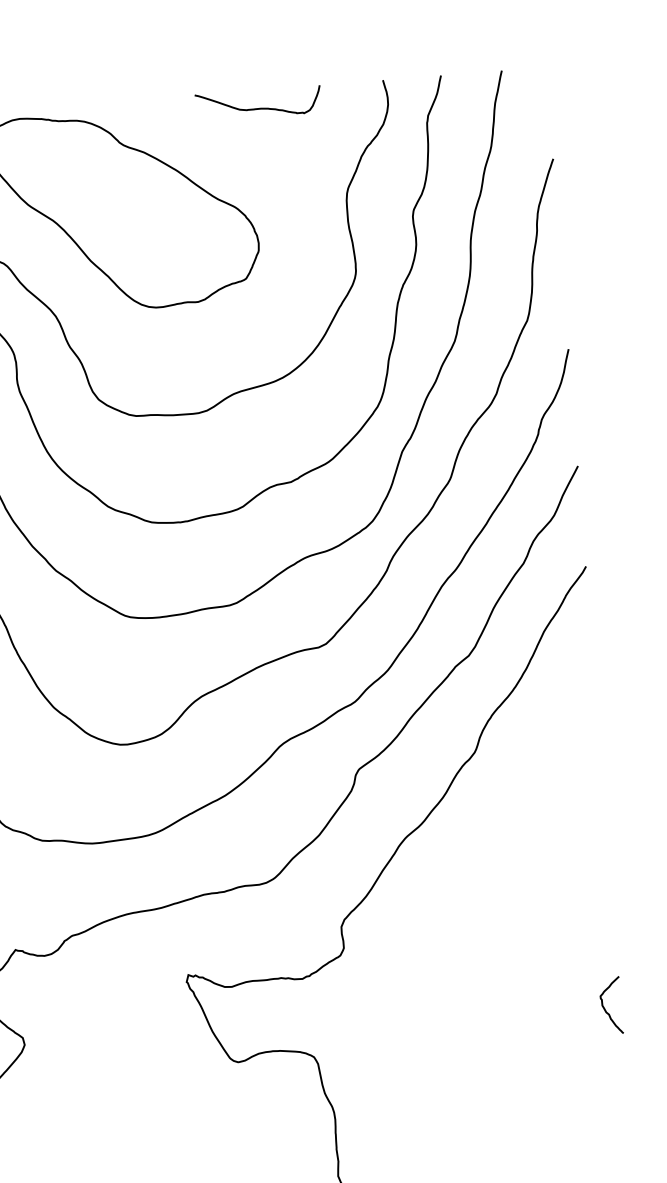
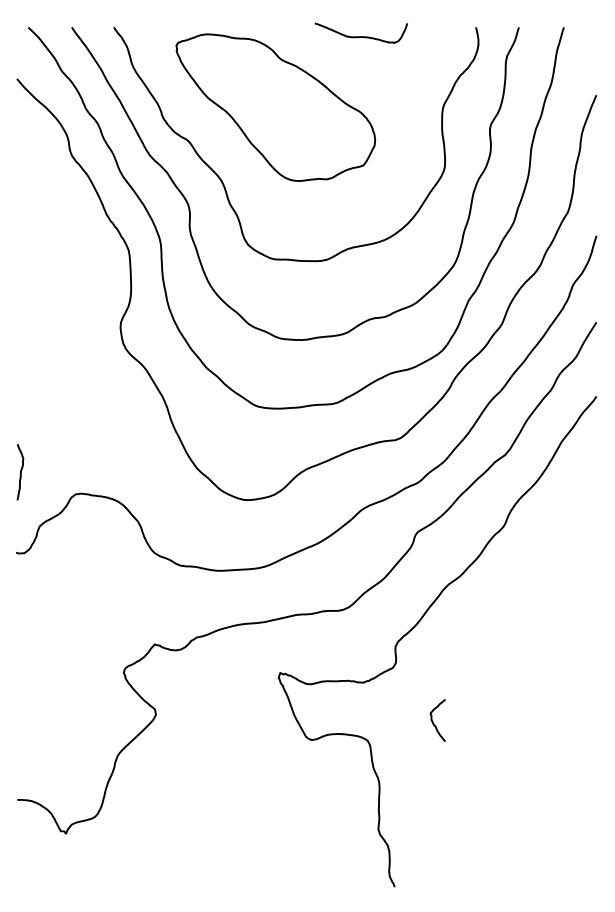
curve: (257, 108) -> (360, 36), moved
curve: (605, 1007) -> (433, 721), moved

